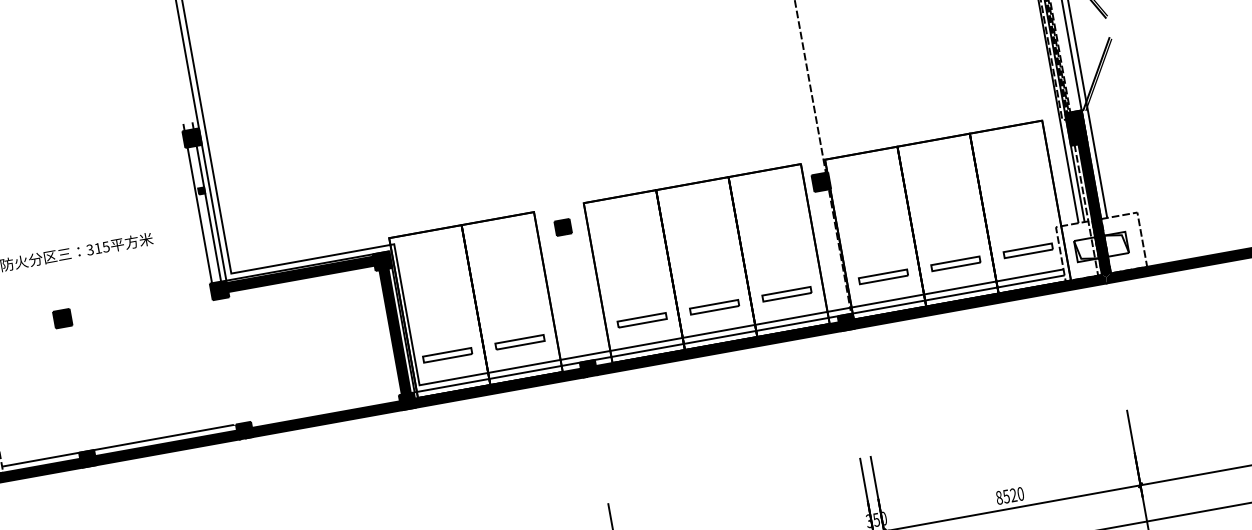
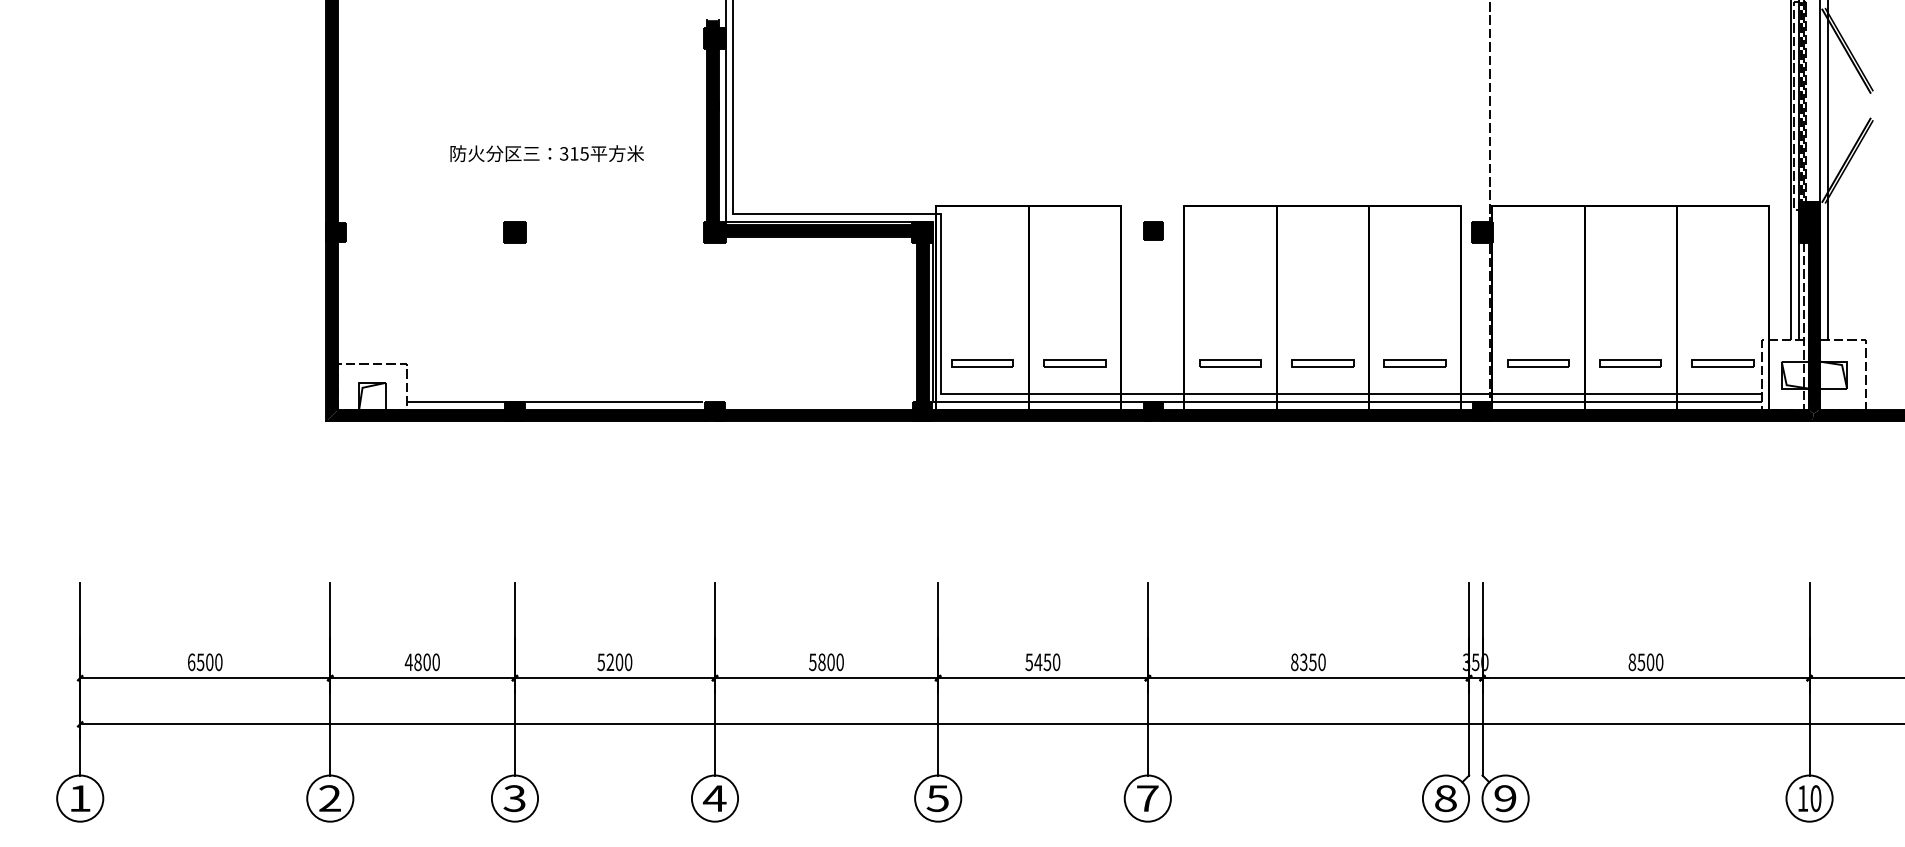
fill: (202, 209) -> (712, 128), added
text: (1013, 495) -> (1650, 662), 8520 -> 8500

